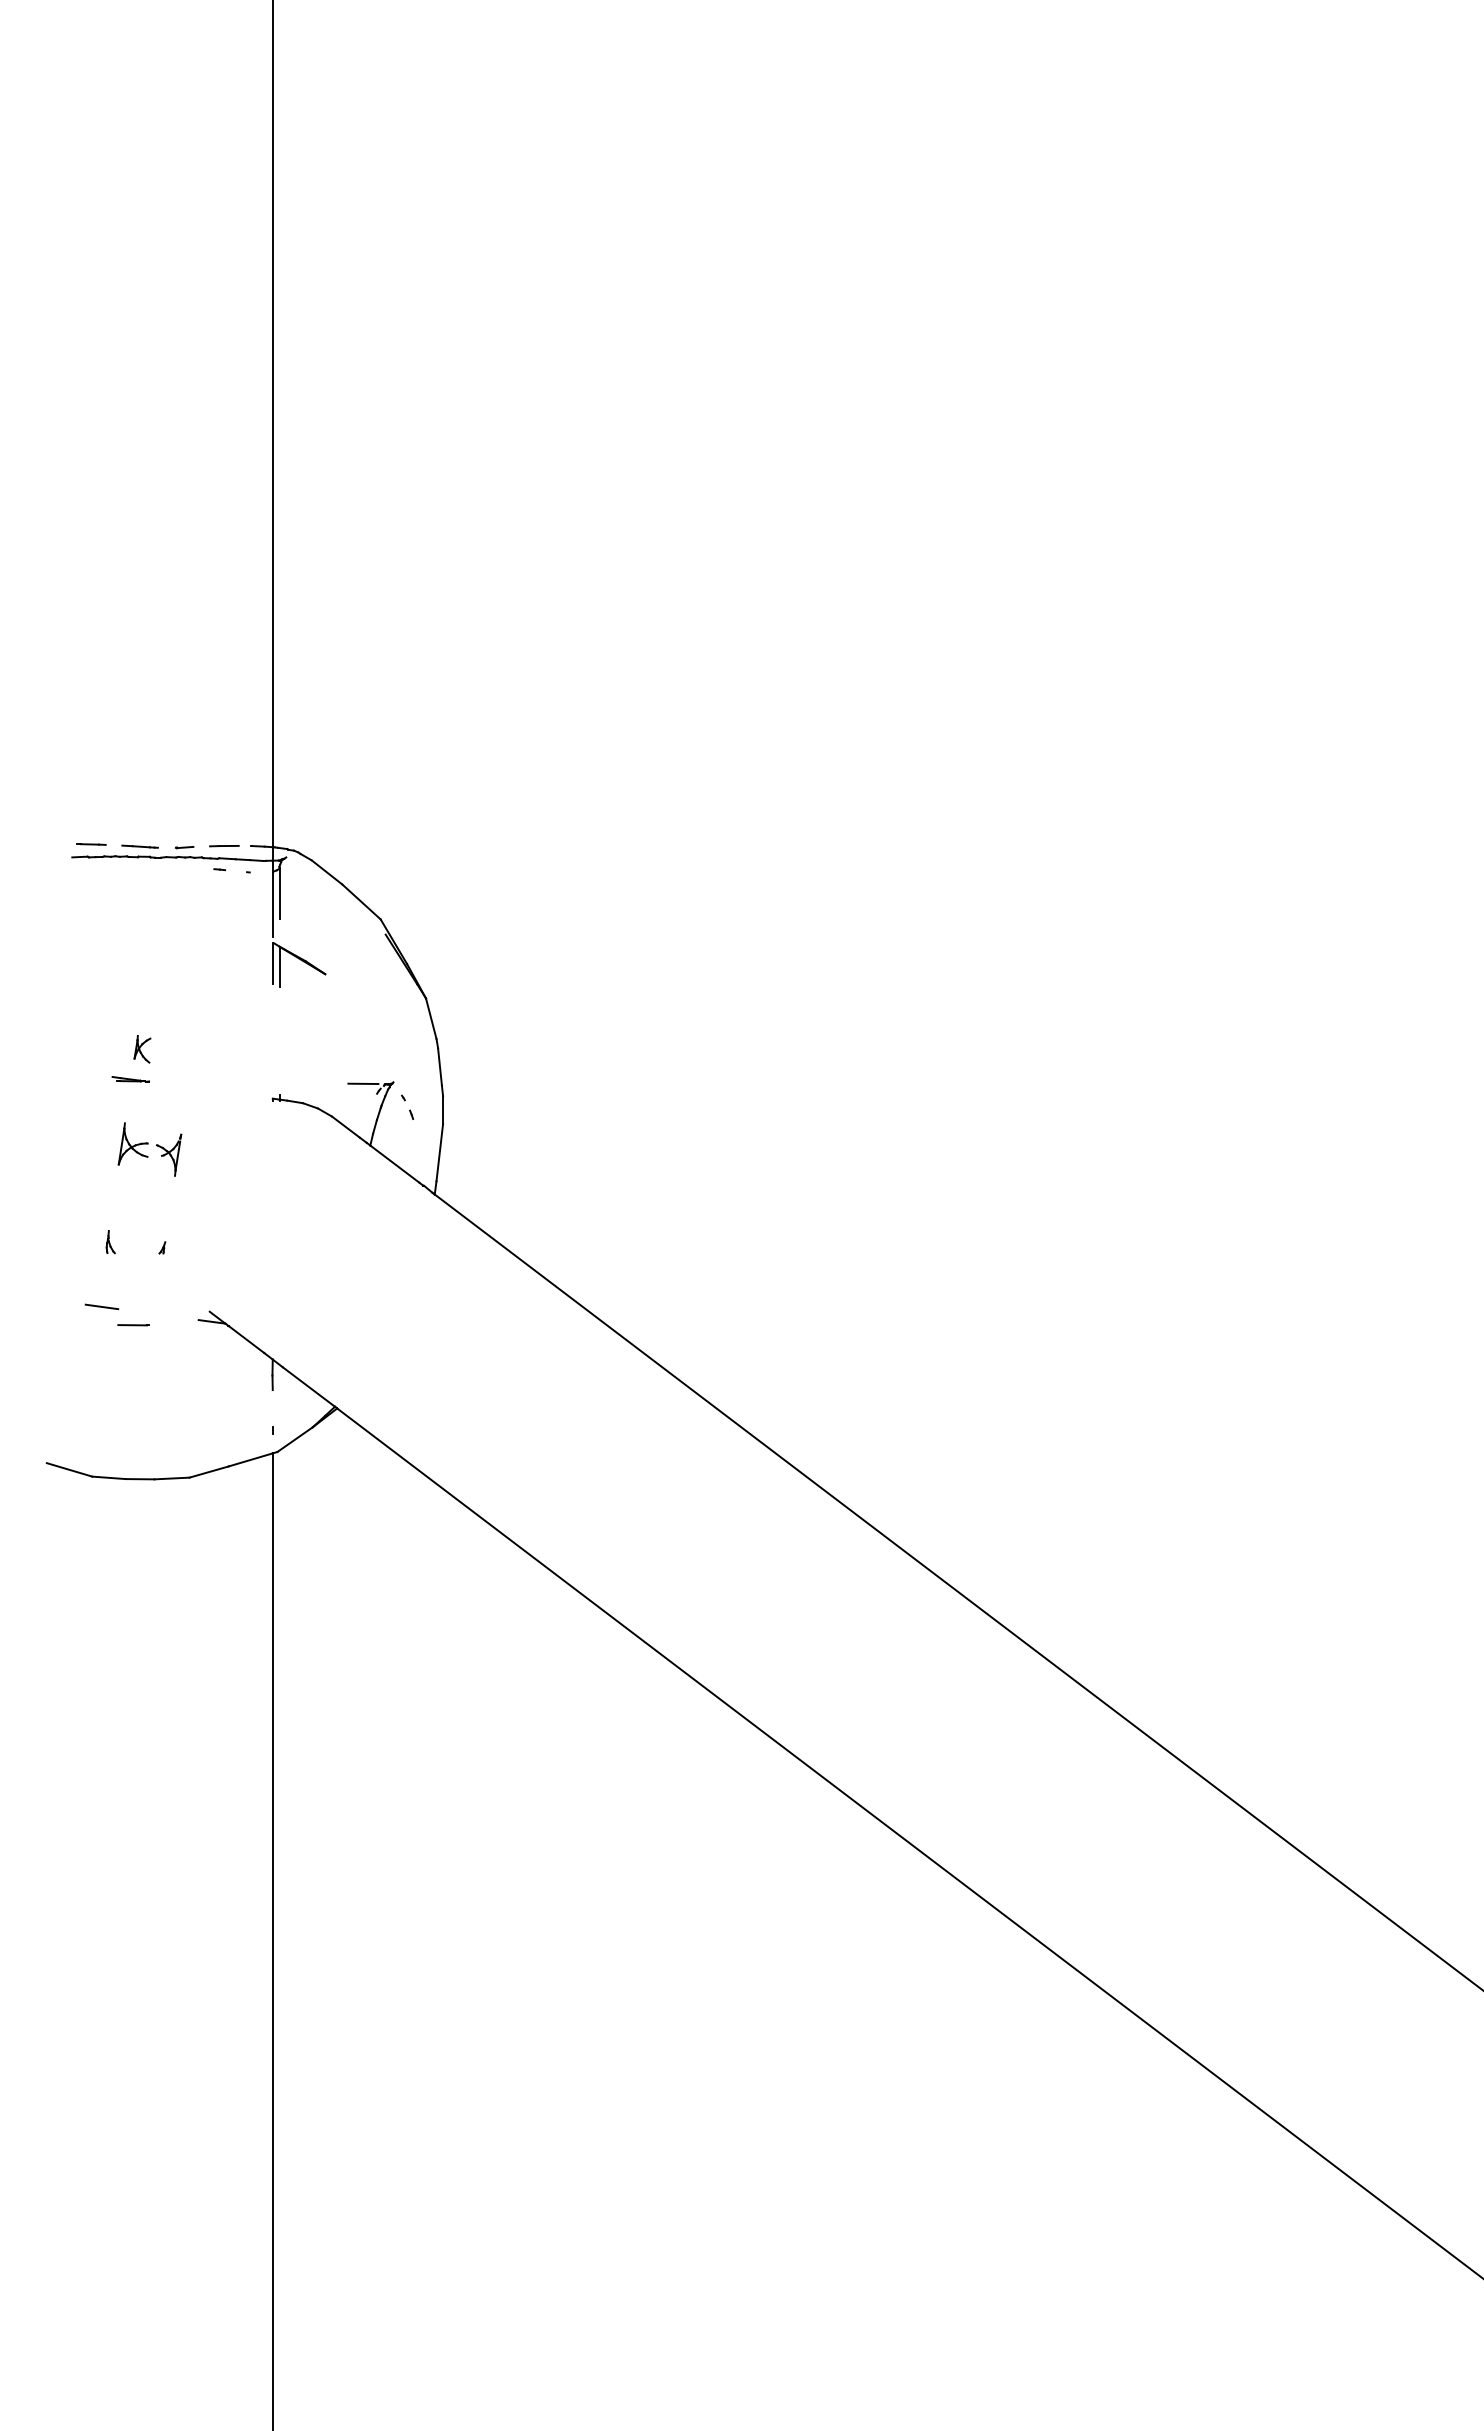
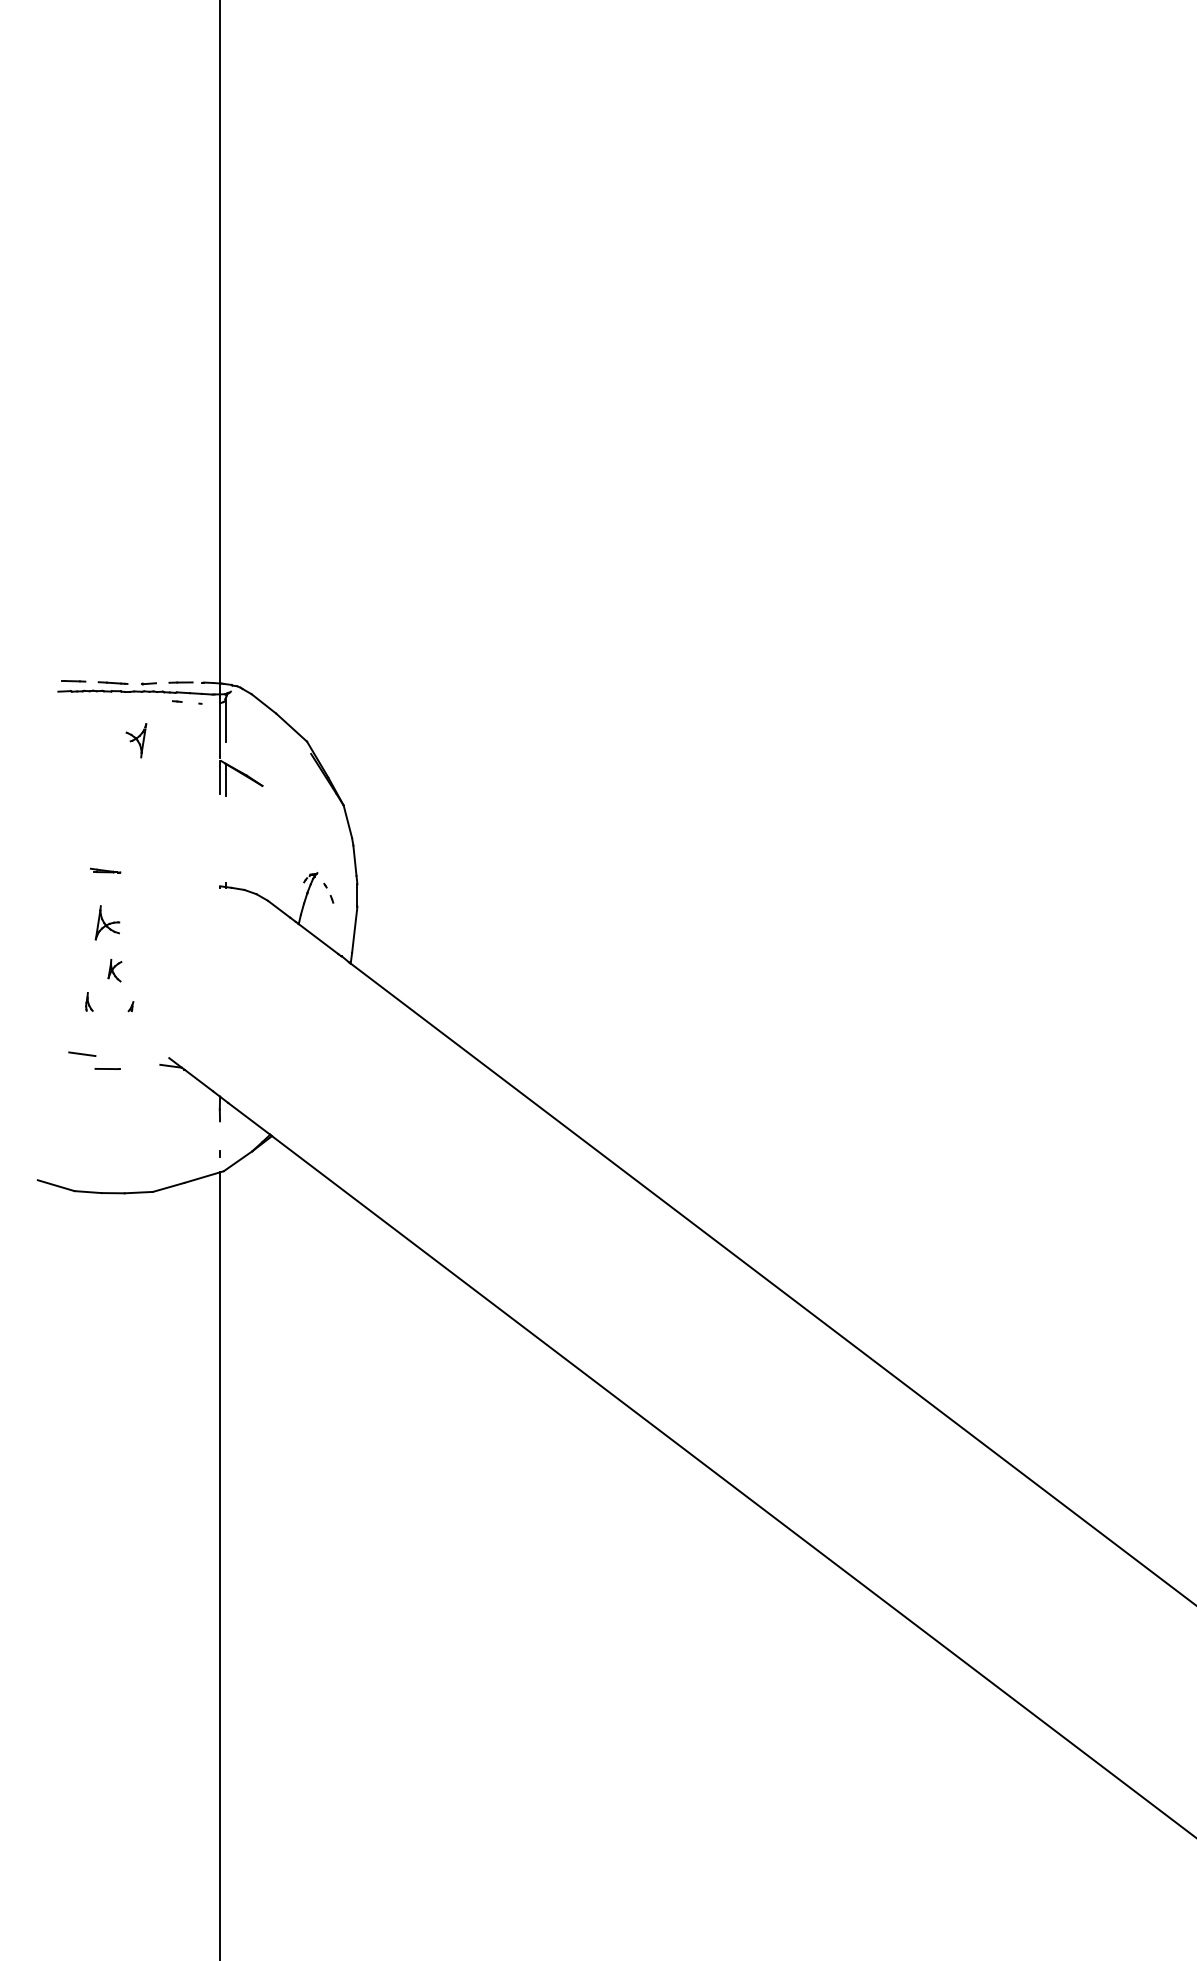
part: (142, 1049) -> (115, 970), moved
line: (363, 1083) -> (293, 874), removed
part: (169, 1154) -> (136, 740), moved

